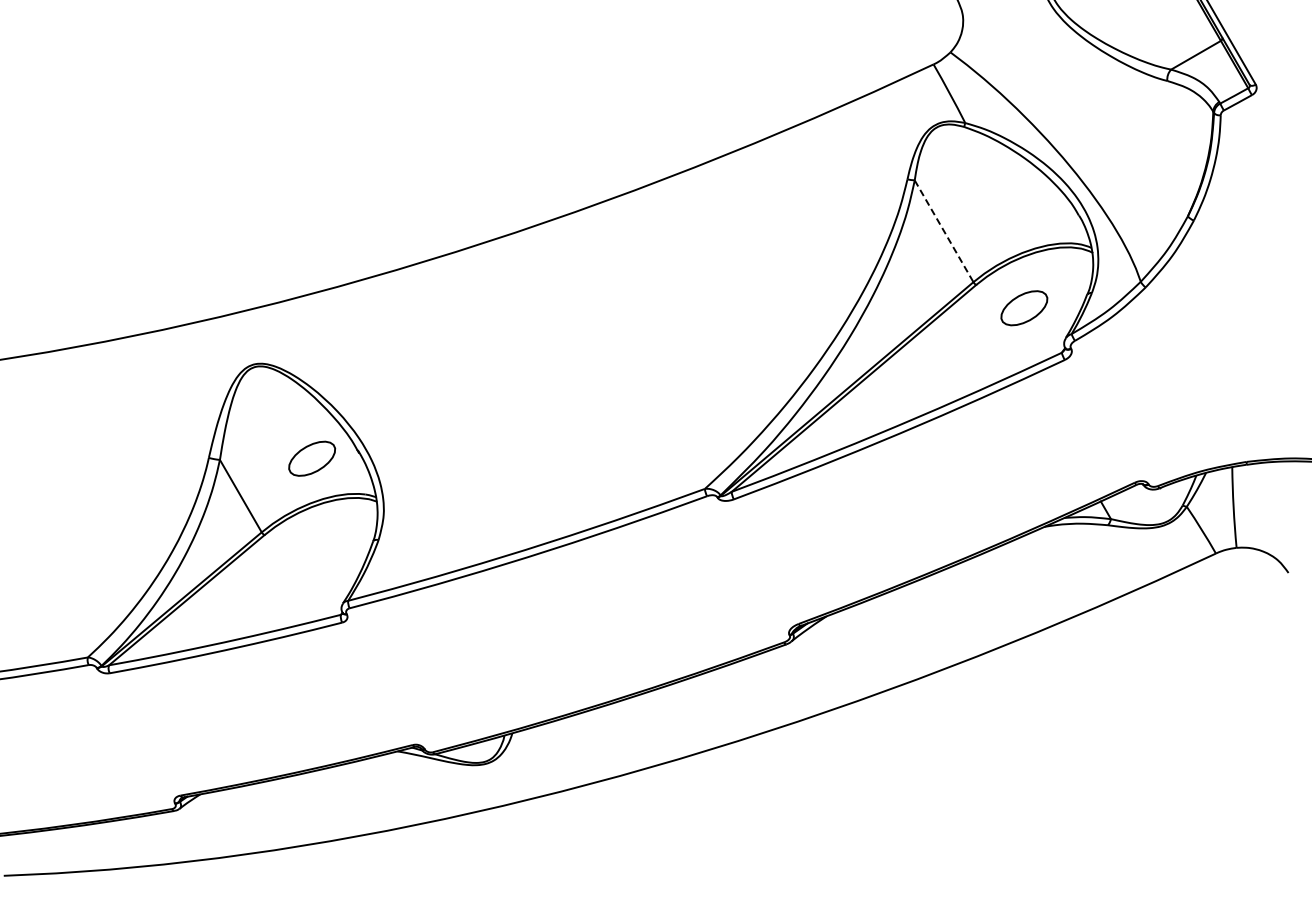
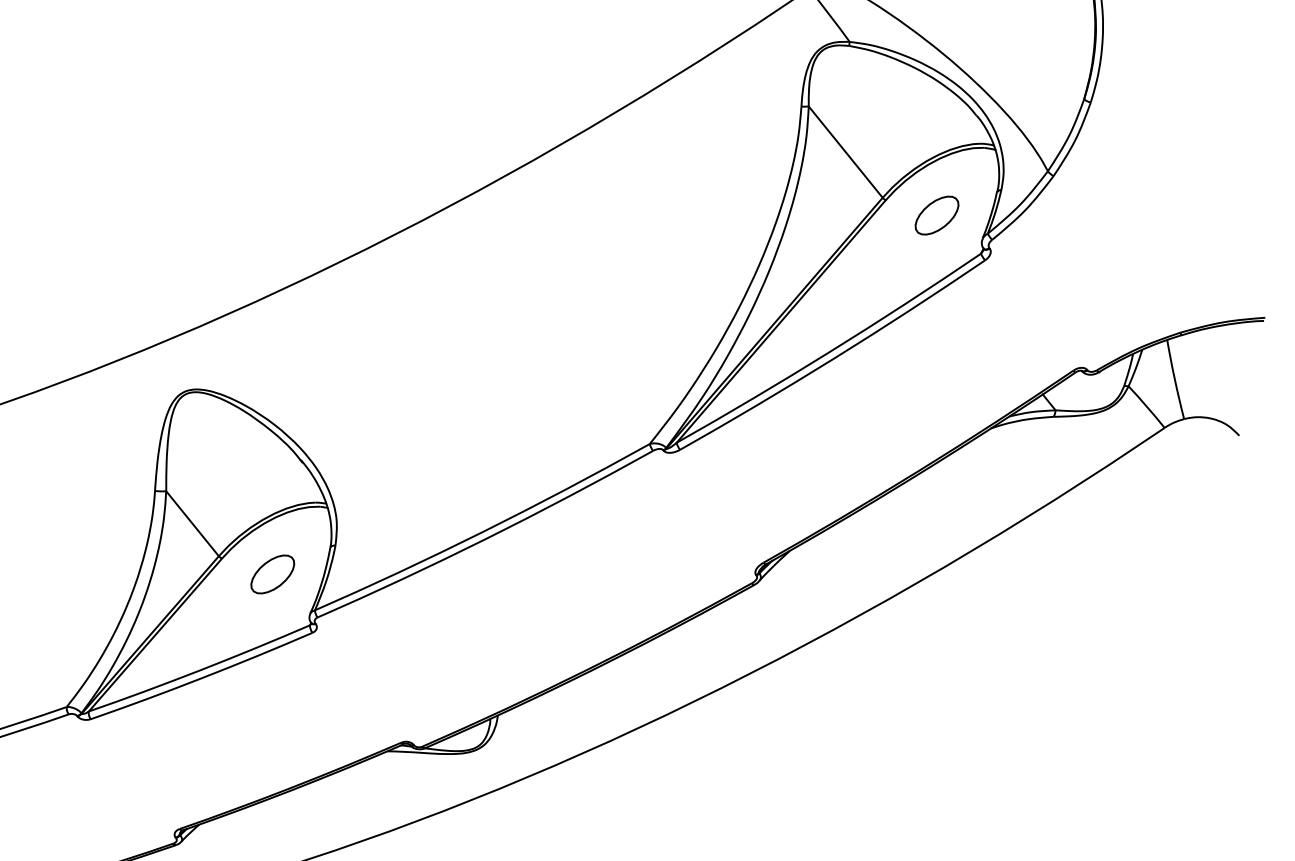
line: (944, 231) -> (846, 152), dashed -> solid
part: (312, 458) -> (273, 574), moved

